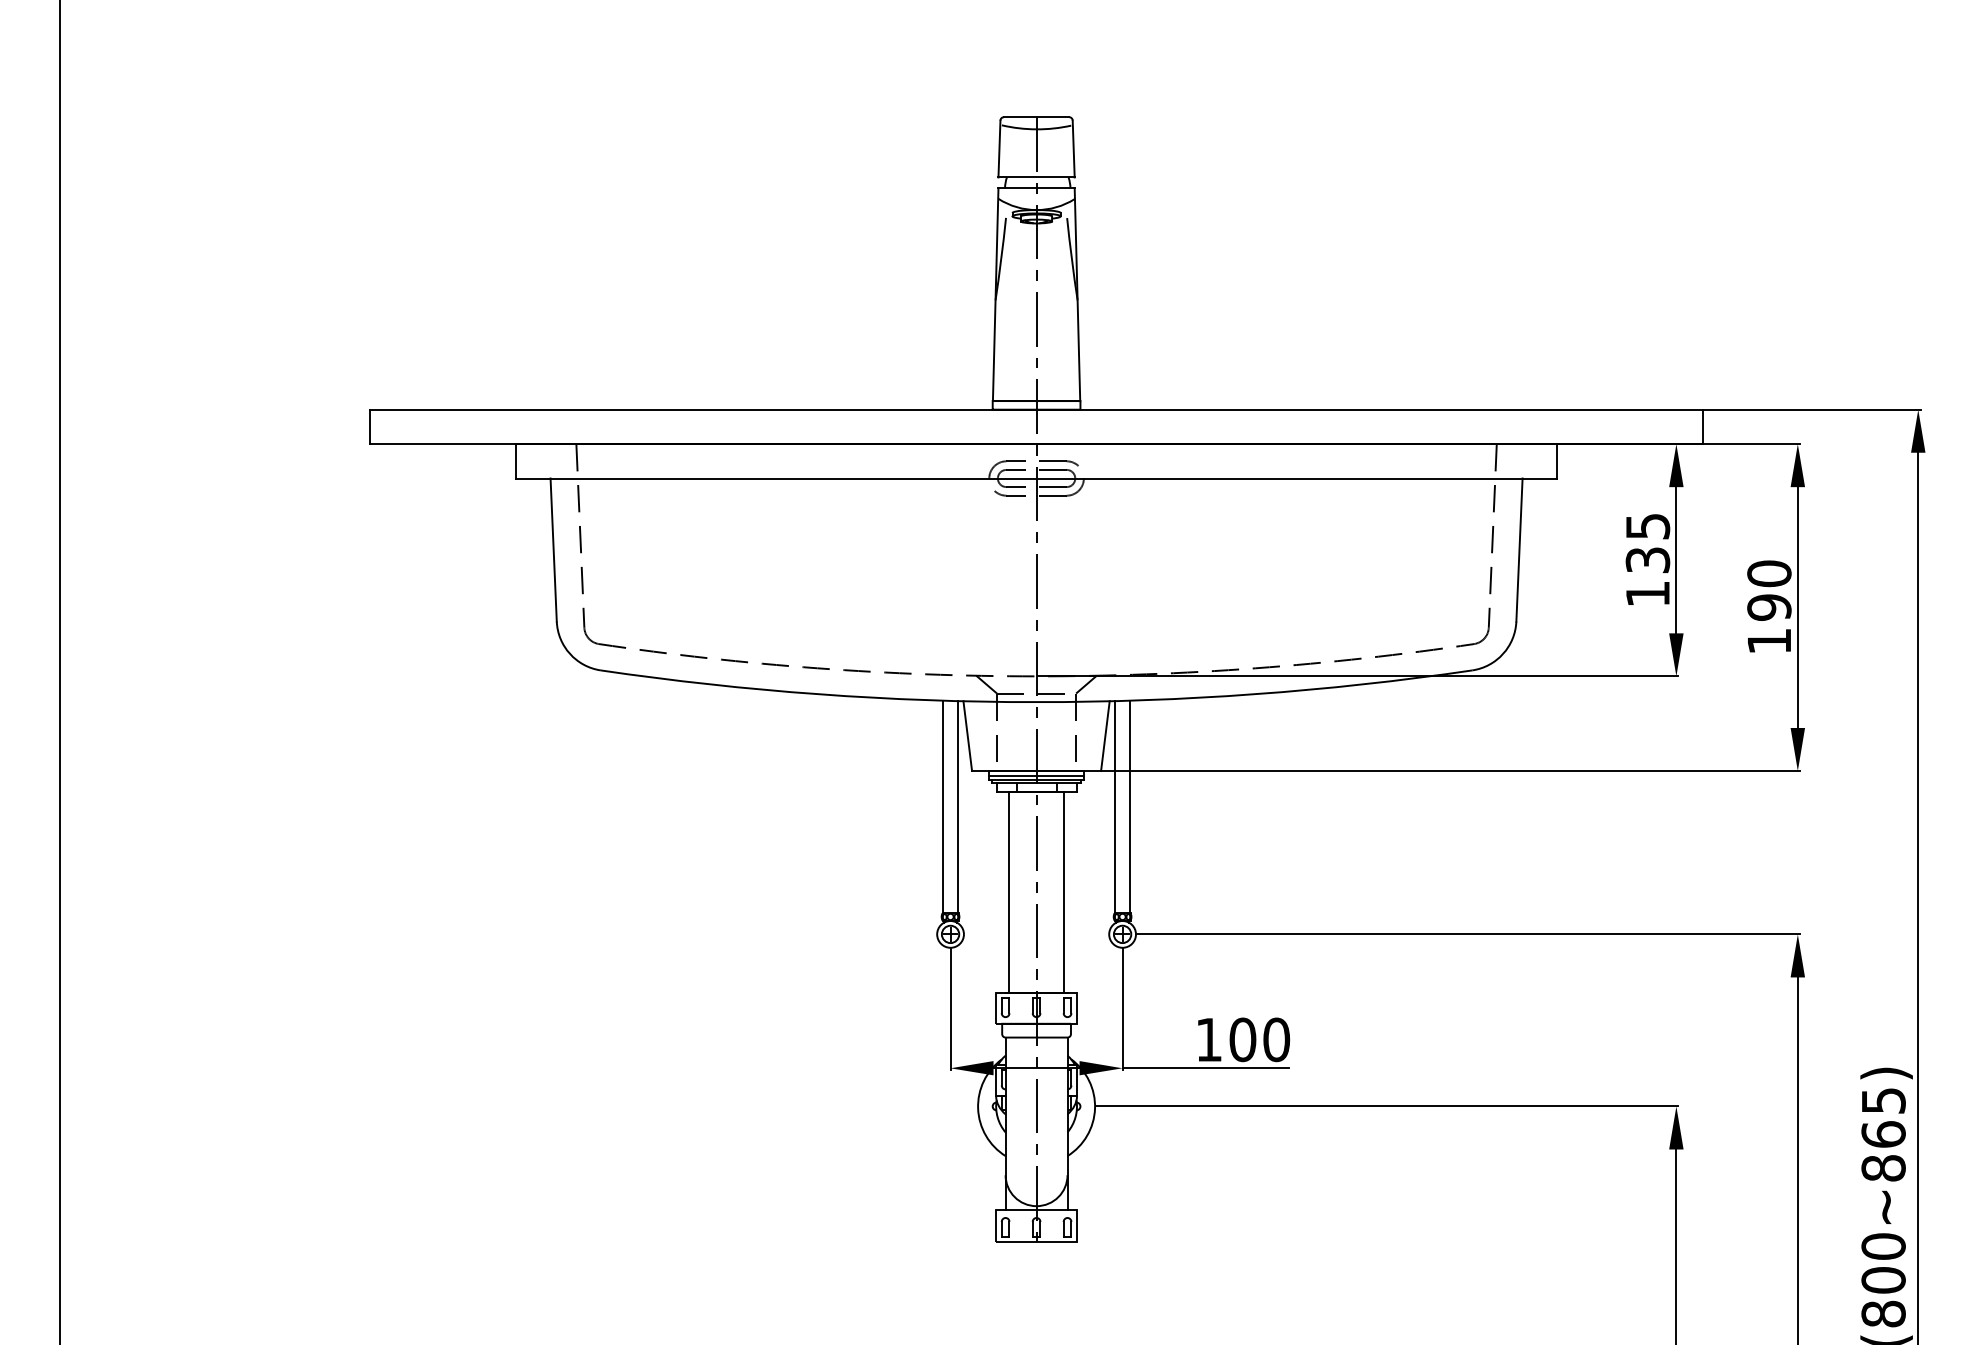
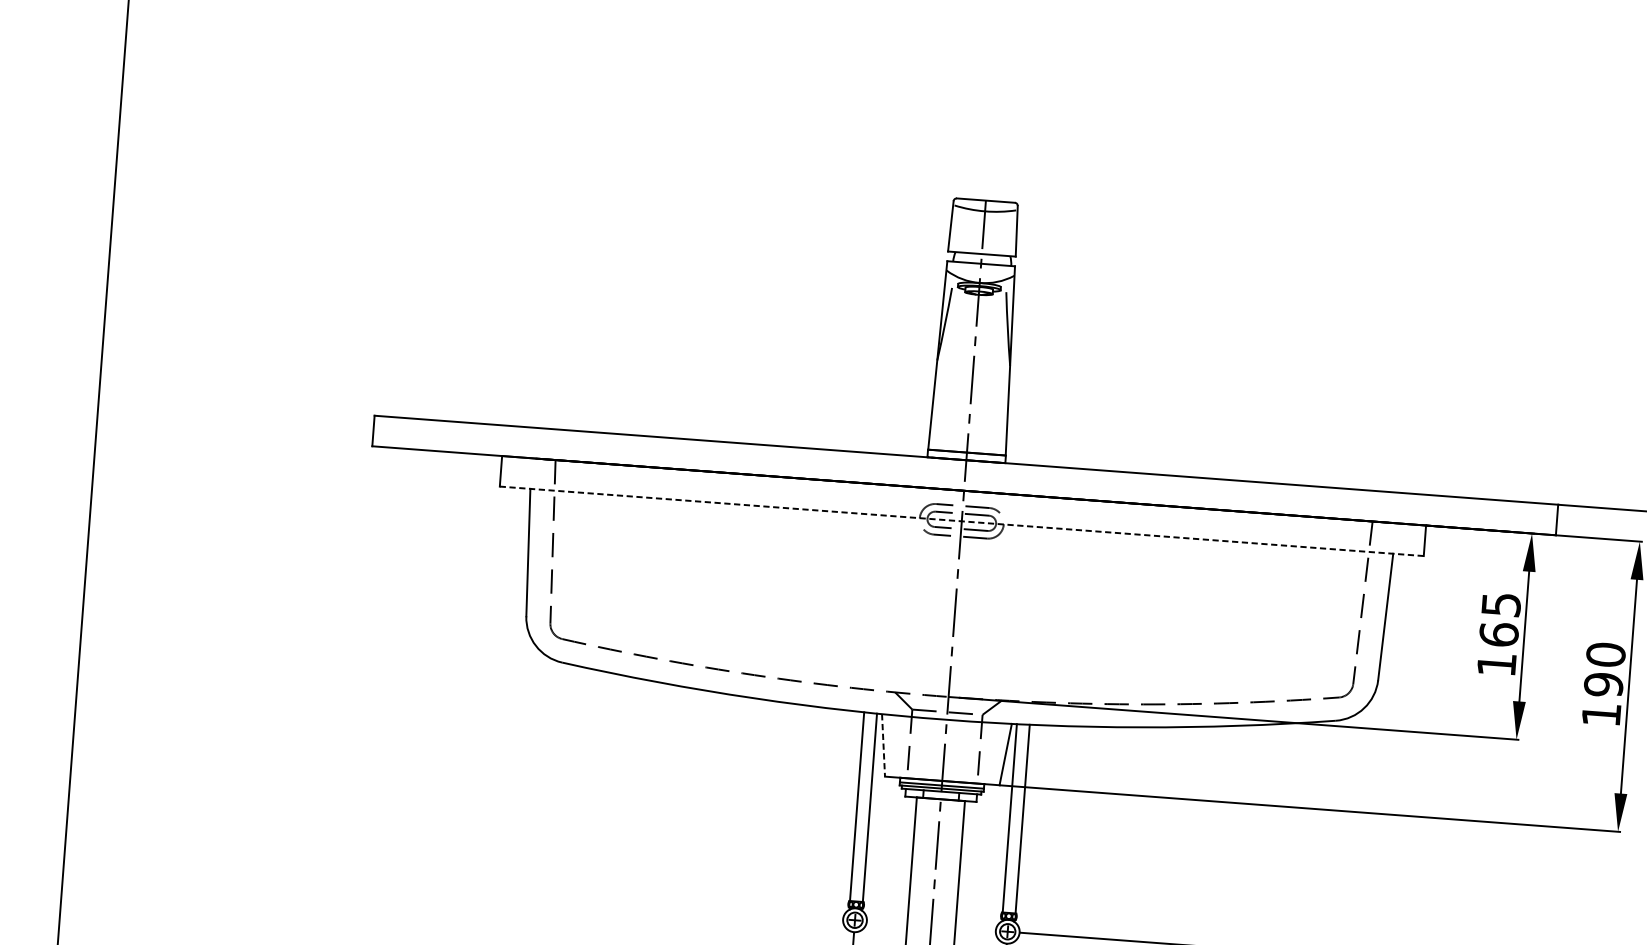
line: (1036, 478) -> (961, 521), solid -> dashed
text: (1647, 559) -> (1498, 633), 135 -> 165
line: (967, 736) -> (883, 745), solid -> dashed

